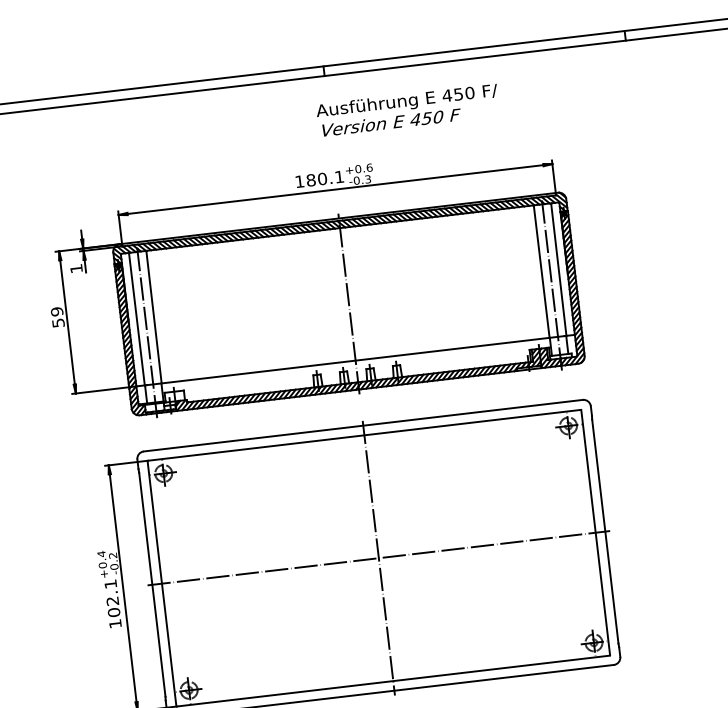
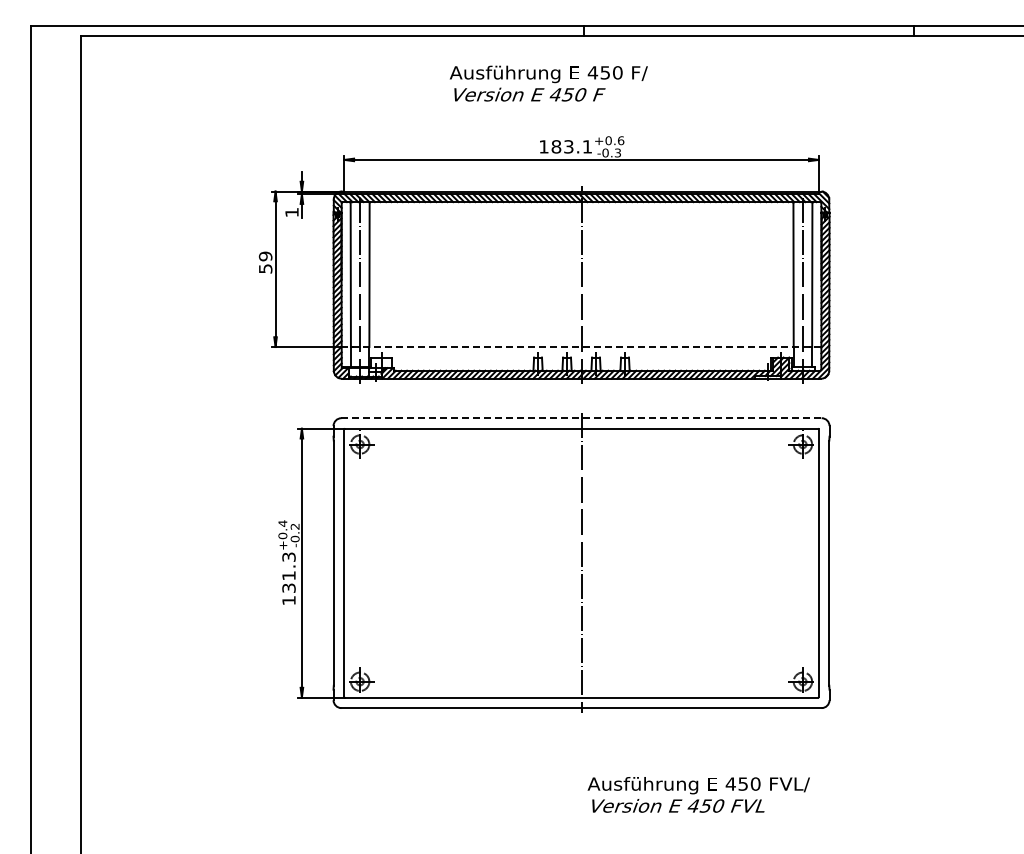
text: (407, 110) -> (548, 83), moved
text: (322, 178) -> (568, 146), 180.1 -> 183.1
line: (355, 361) -> (581, 347), solid -> dashed
line: (364, 425) -> (582, 418), solid -> dashed
line: (378, 558) -> (581, 563), removed
text: (111, 598) -> (288, 572), 102.1 -> 131.3

